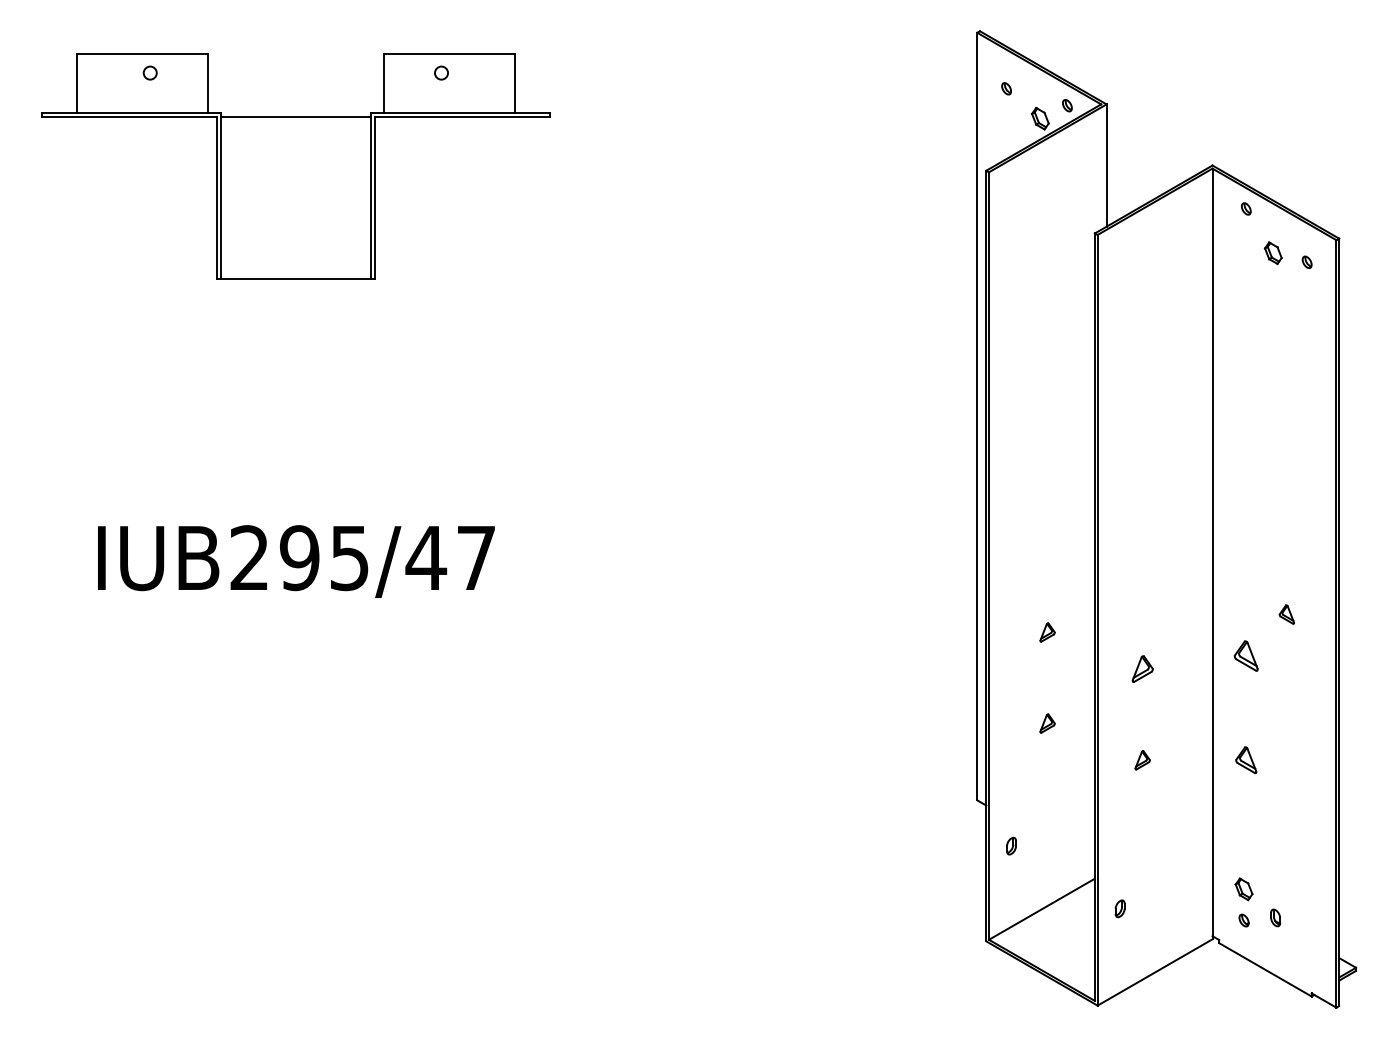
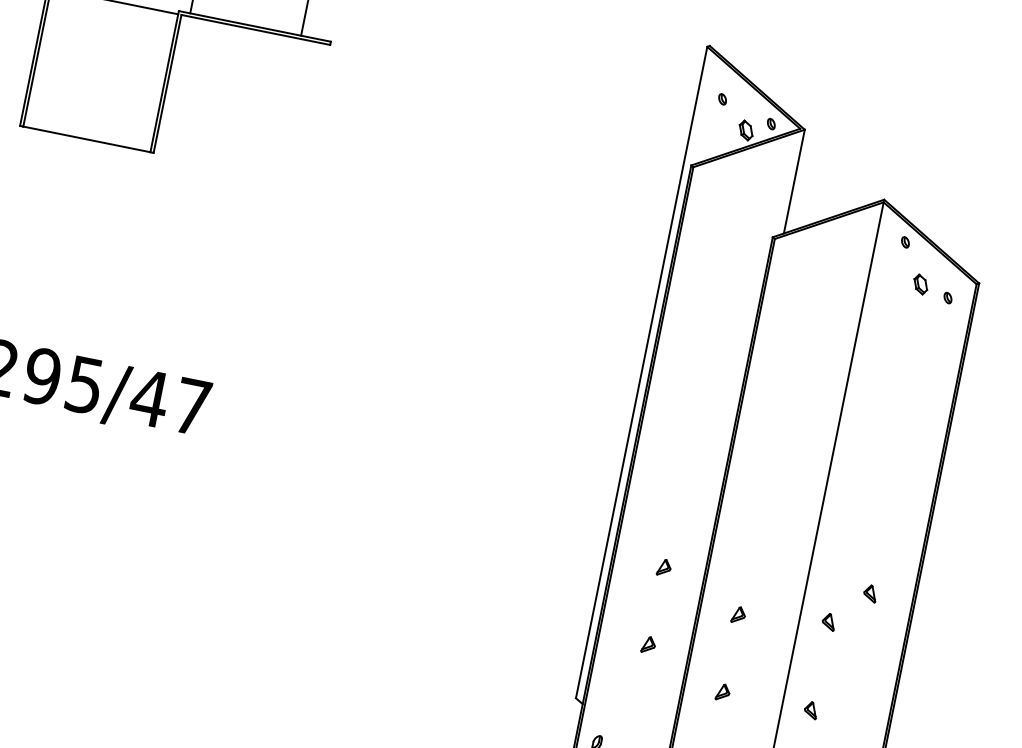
part: (1246, 656) -> (829, 622), size x0.62
part: (1142, 669) -> (738, 615), size x0.71
part: (1246, 760) -> (811, 710), size x0.71

